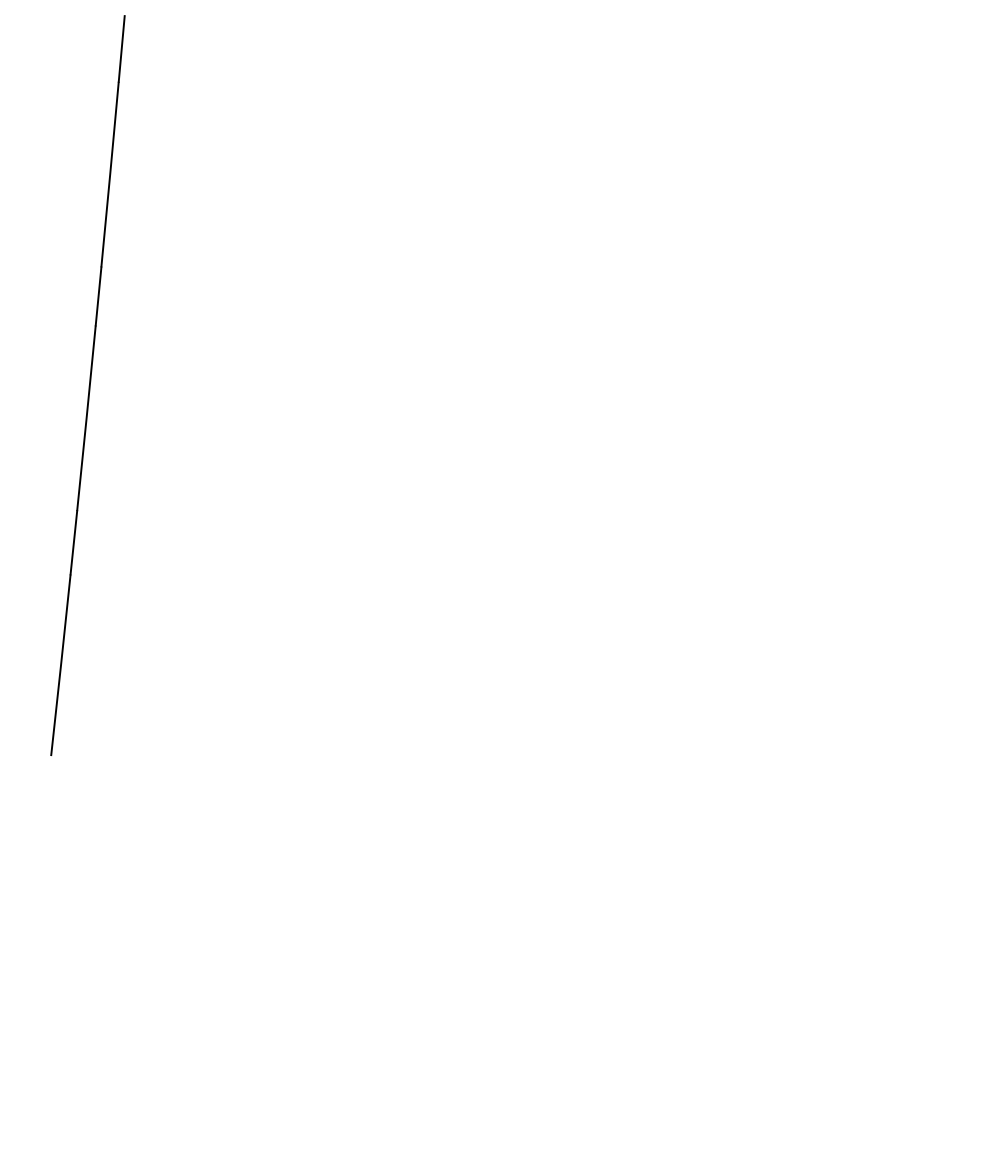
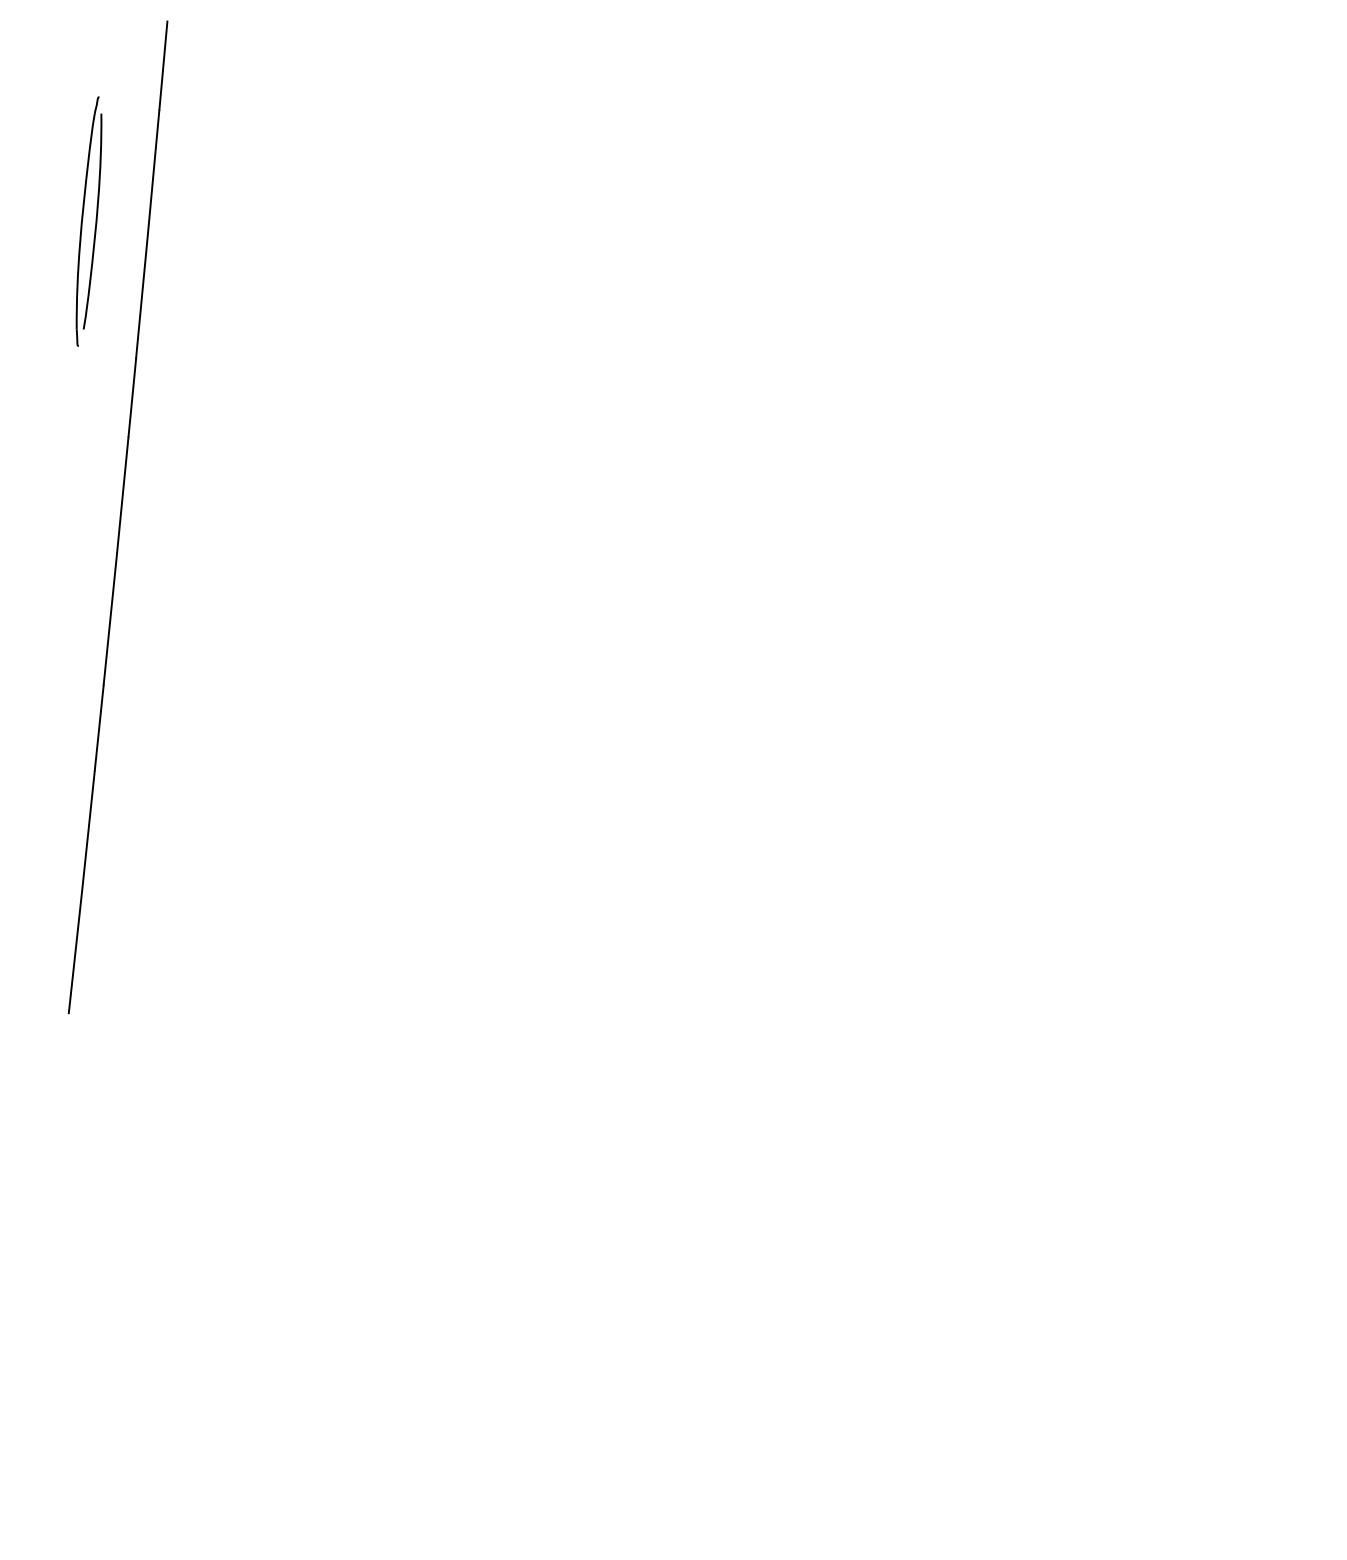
part: (66, 164) -> (89, 220), added

